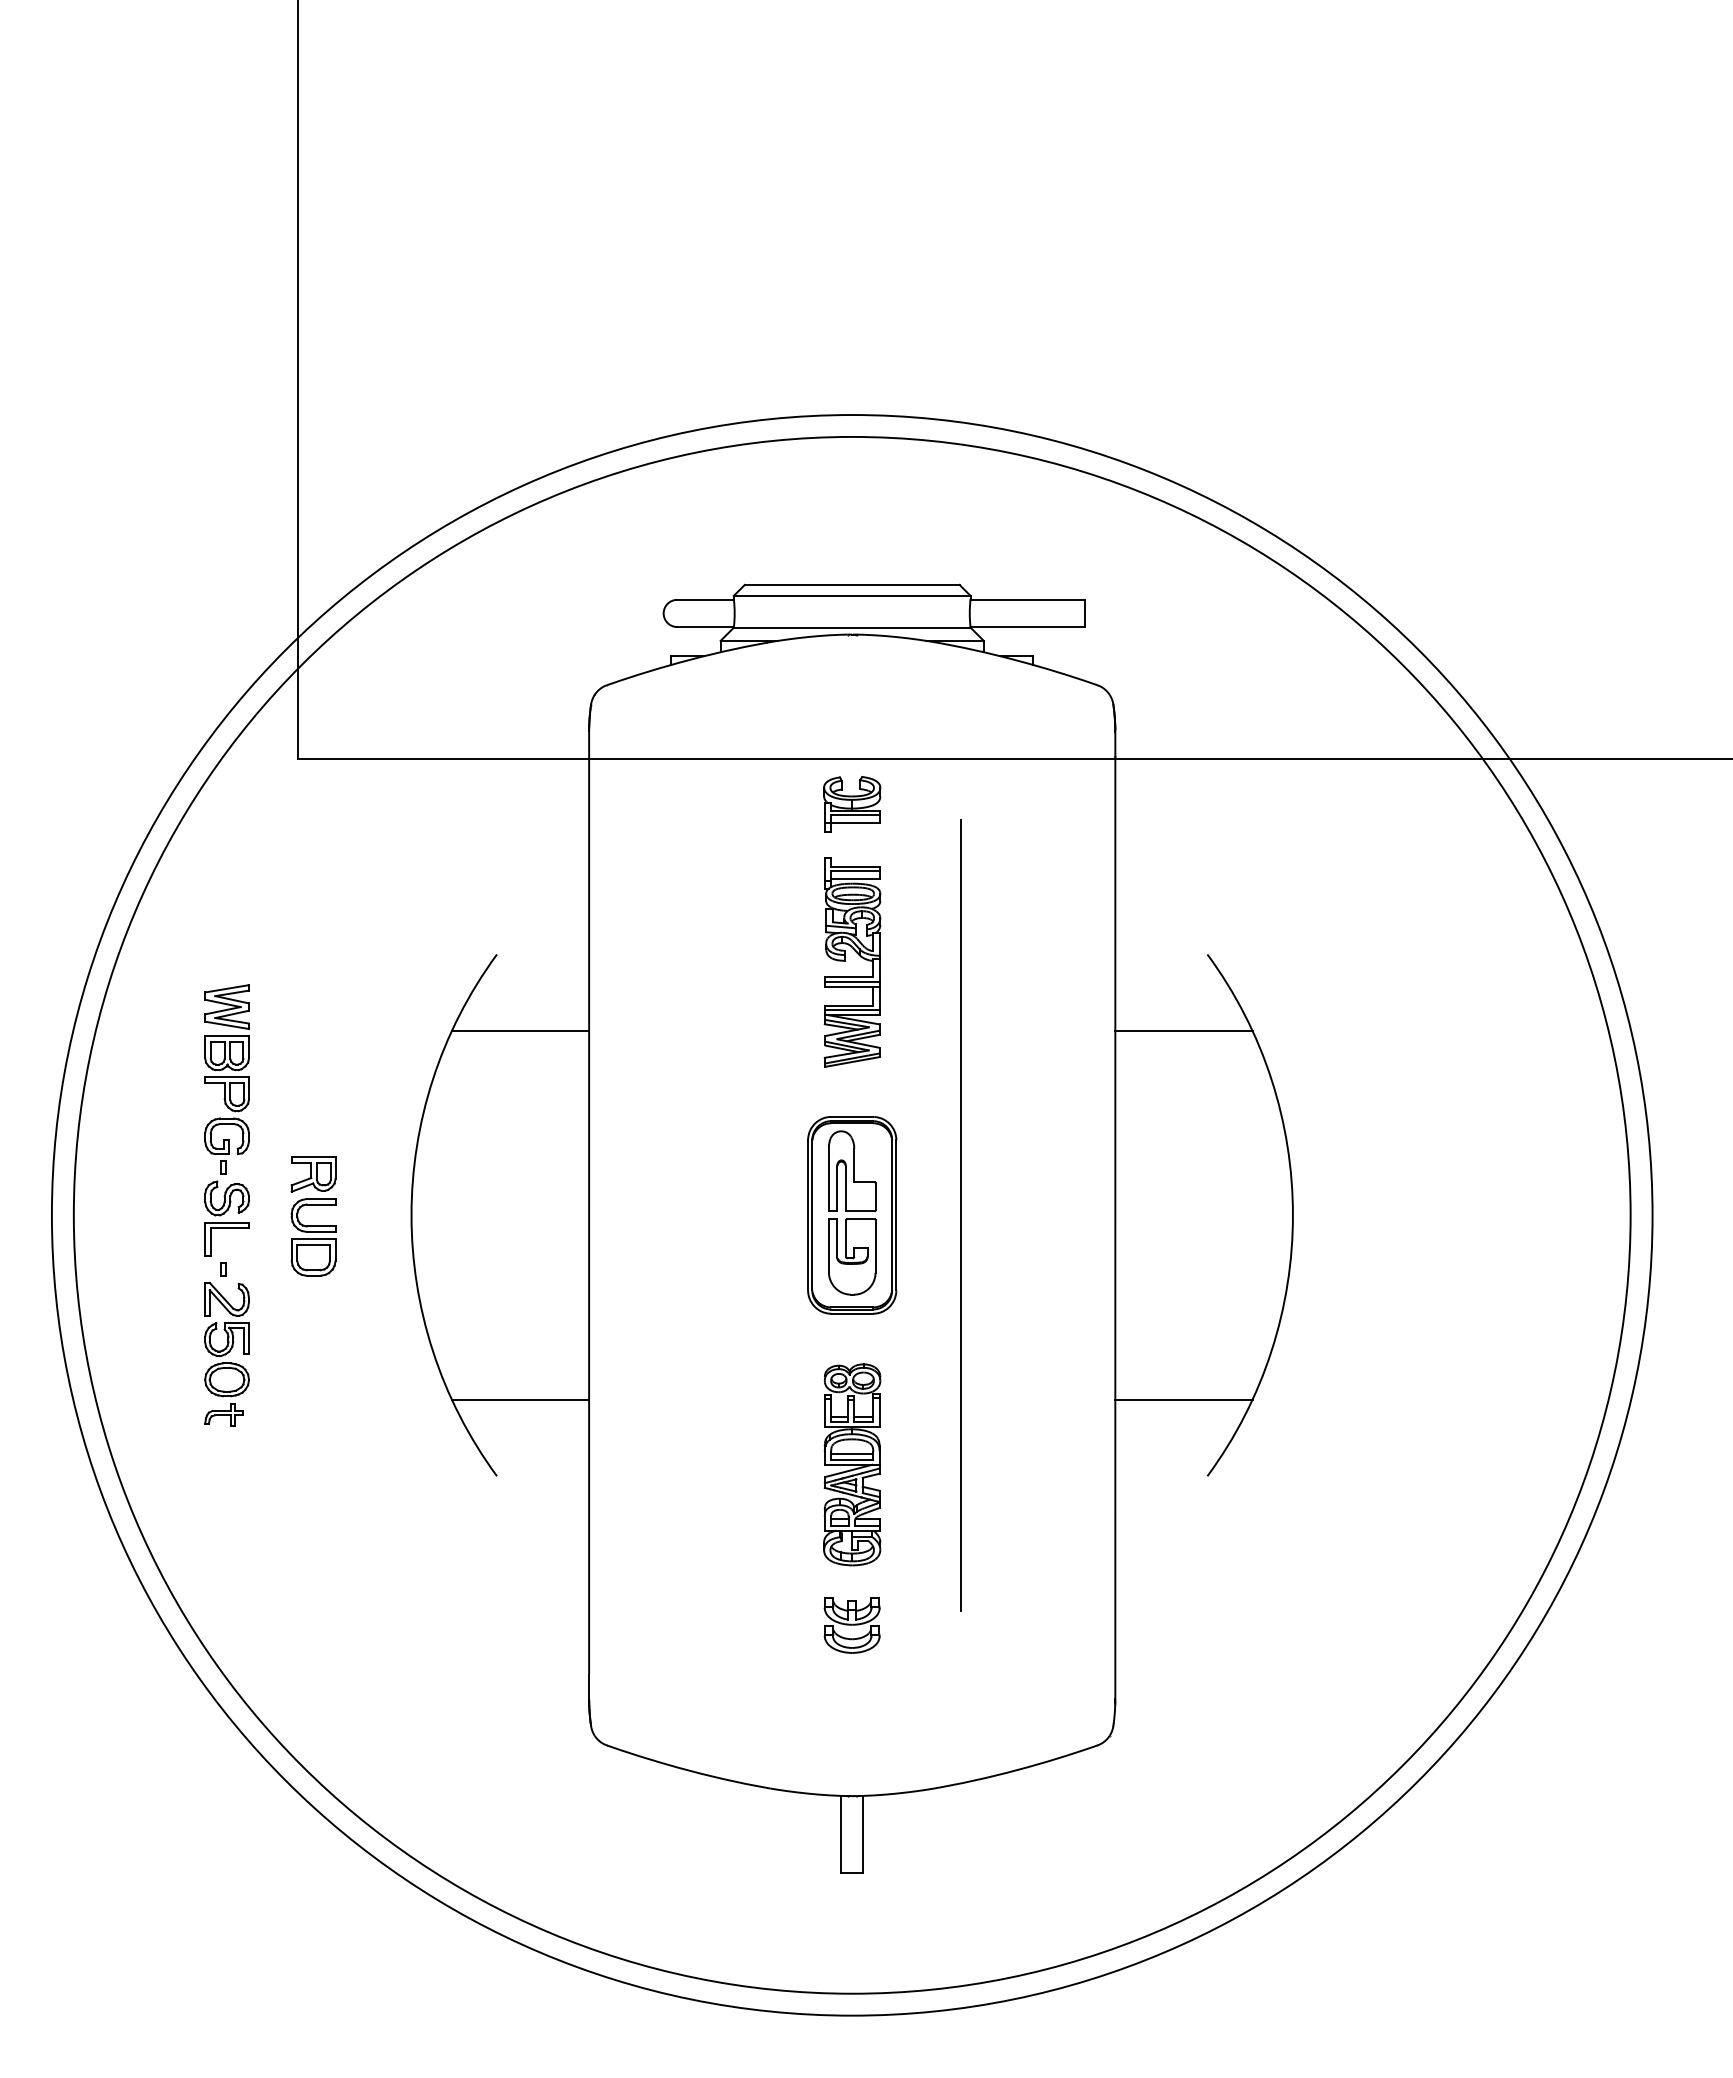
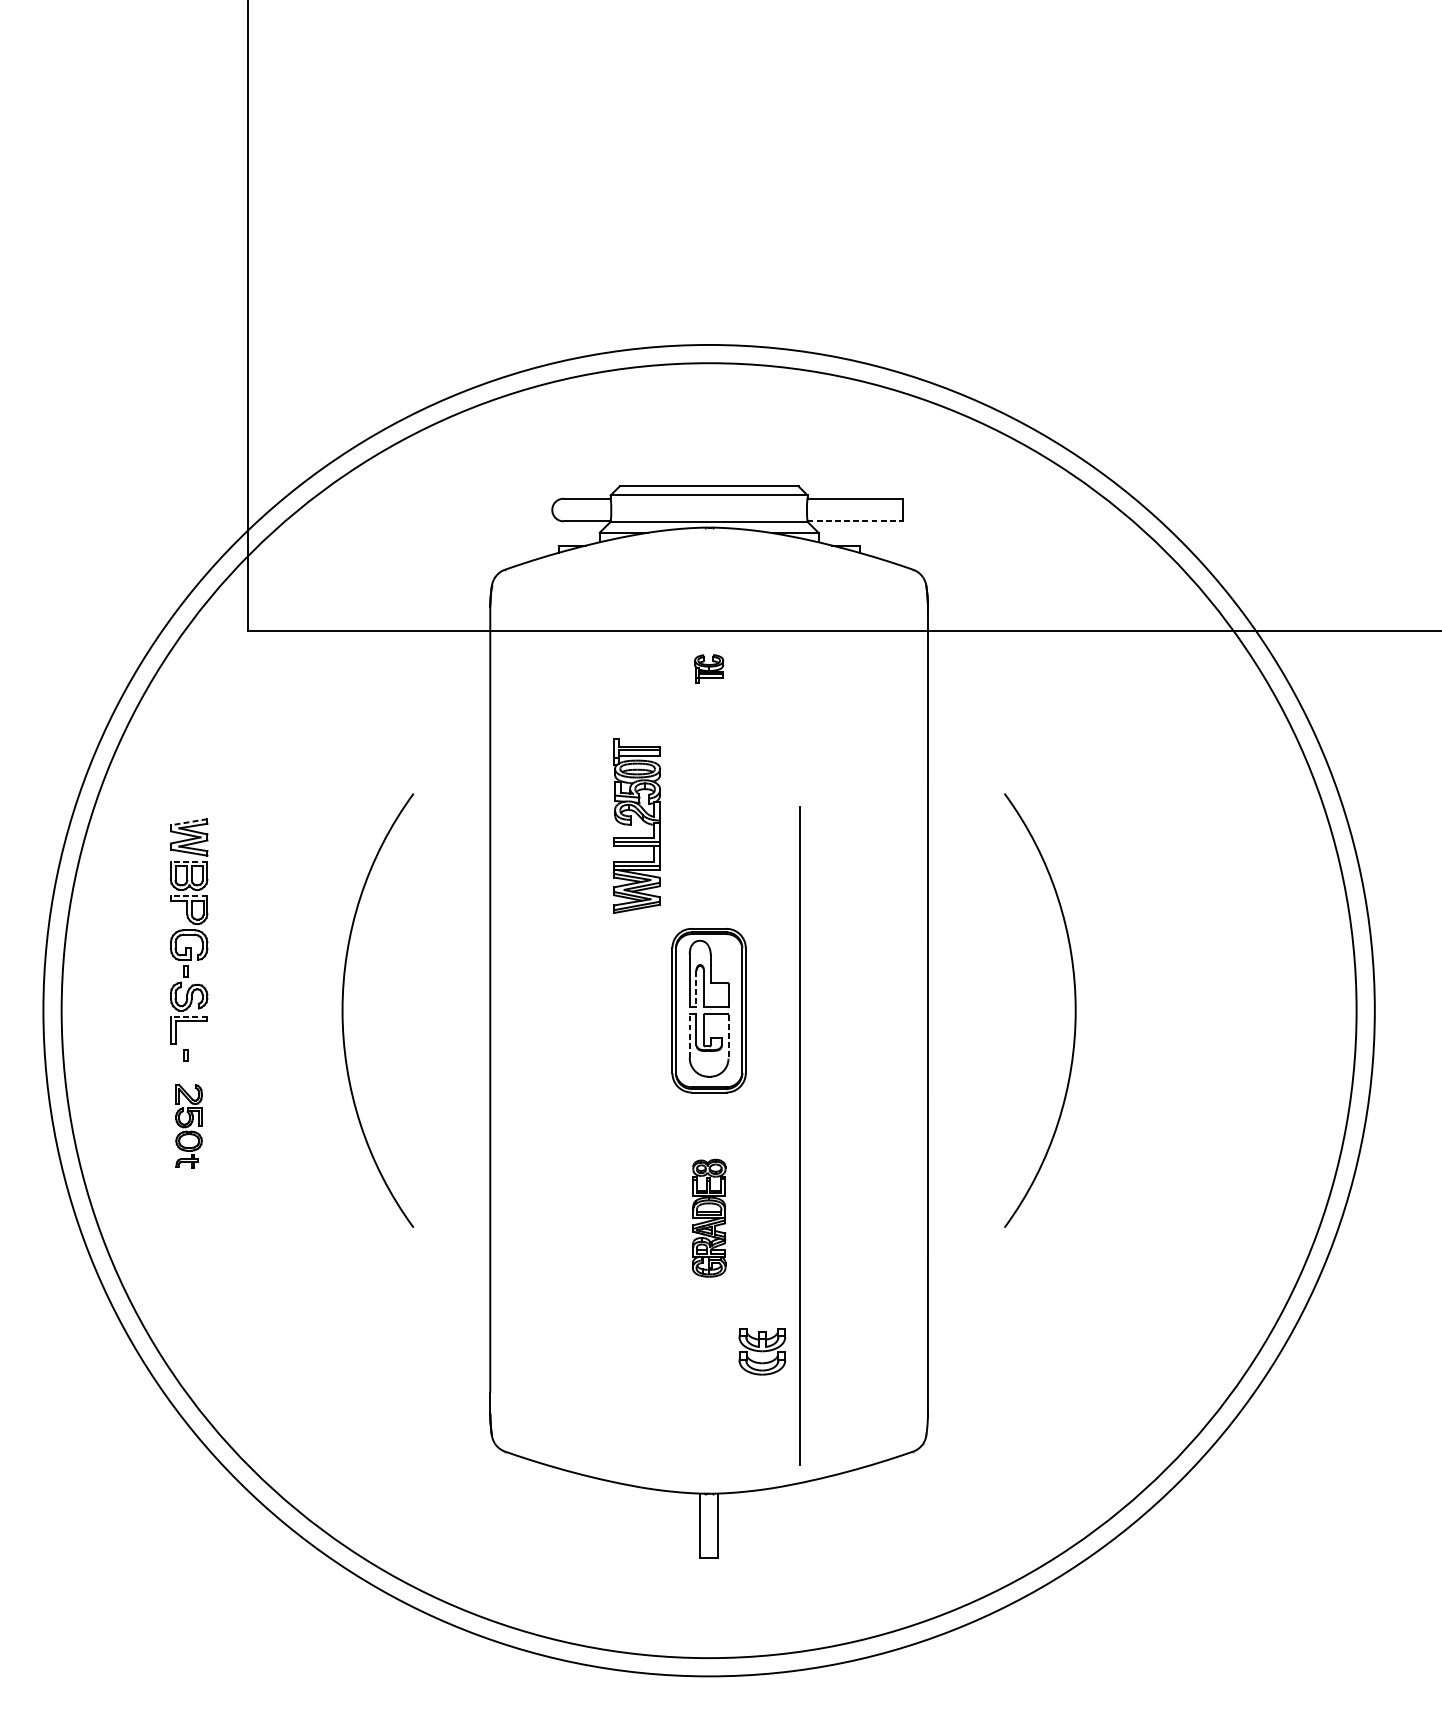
line: (1028, 627) -> (855, 521), solid -> dashed
part: (852, 804) -> (709, 668), size x0.6
part: (845, 961) -> (631, 825), moved
line: (226, 988) -> (188, 821), solid -> dashed
line: (520, 1031) -> (433, 857), removed
line: (1183, 1031) -> (984, 857), removed
line: (227, 1036) -> (189, 861), solid -> dashed
line: (227, 1077) -> (189, 896), solid -> dashed
line: (836, 1189) -> (696, 989), solid -> dashed
line: (960, 1215) -> (799, 1136), moved
line: (227, 1222) -> (189, 1016), solid -> dashed
part: (313, 1225) -> (261, 1019), removed
line: (828, 1245) -> (689, 1035), solid -> dashed
line: (875, 1247) -> (728, 1037), solid -> dashed
part: (226, 1354) -> (188, 1126), size x0.7
line: (520, 1399) -> (433, 1163), removed
line: (1183, 1399) -> (984, 1163), removed
part: (852, 1464) -> (709, 1217), size x0.7
part: (851, 1625) -> (761, 1351), moved

